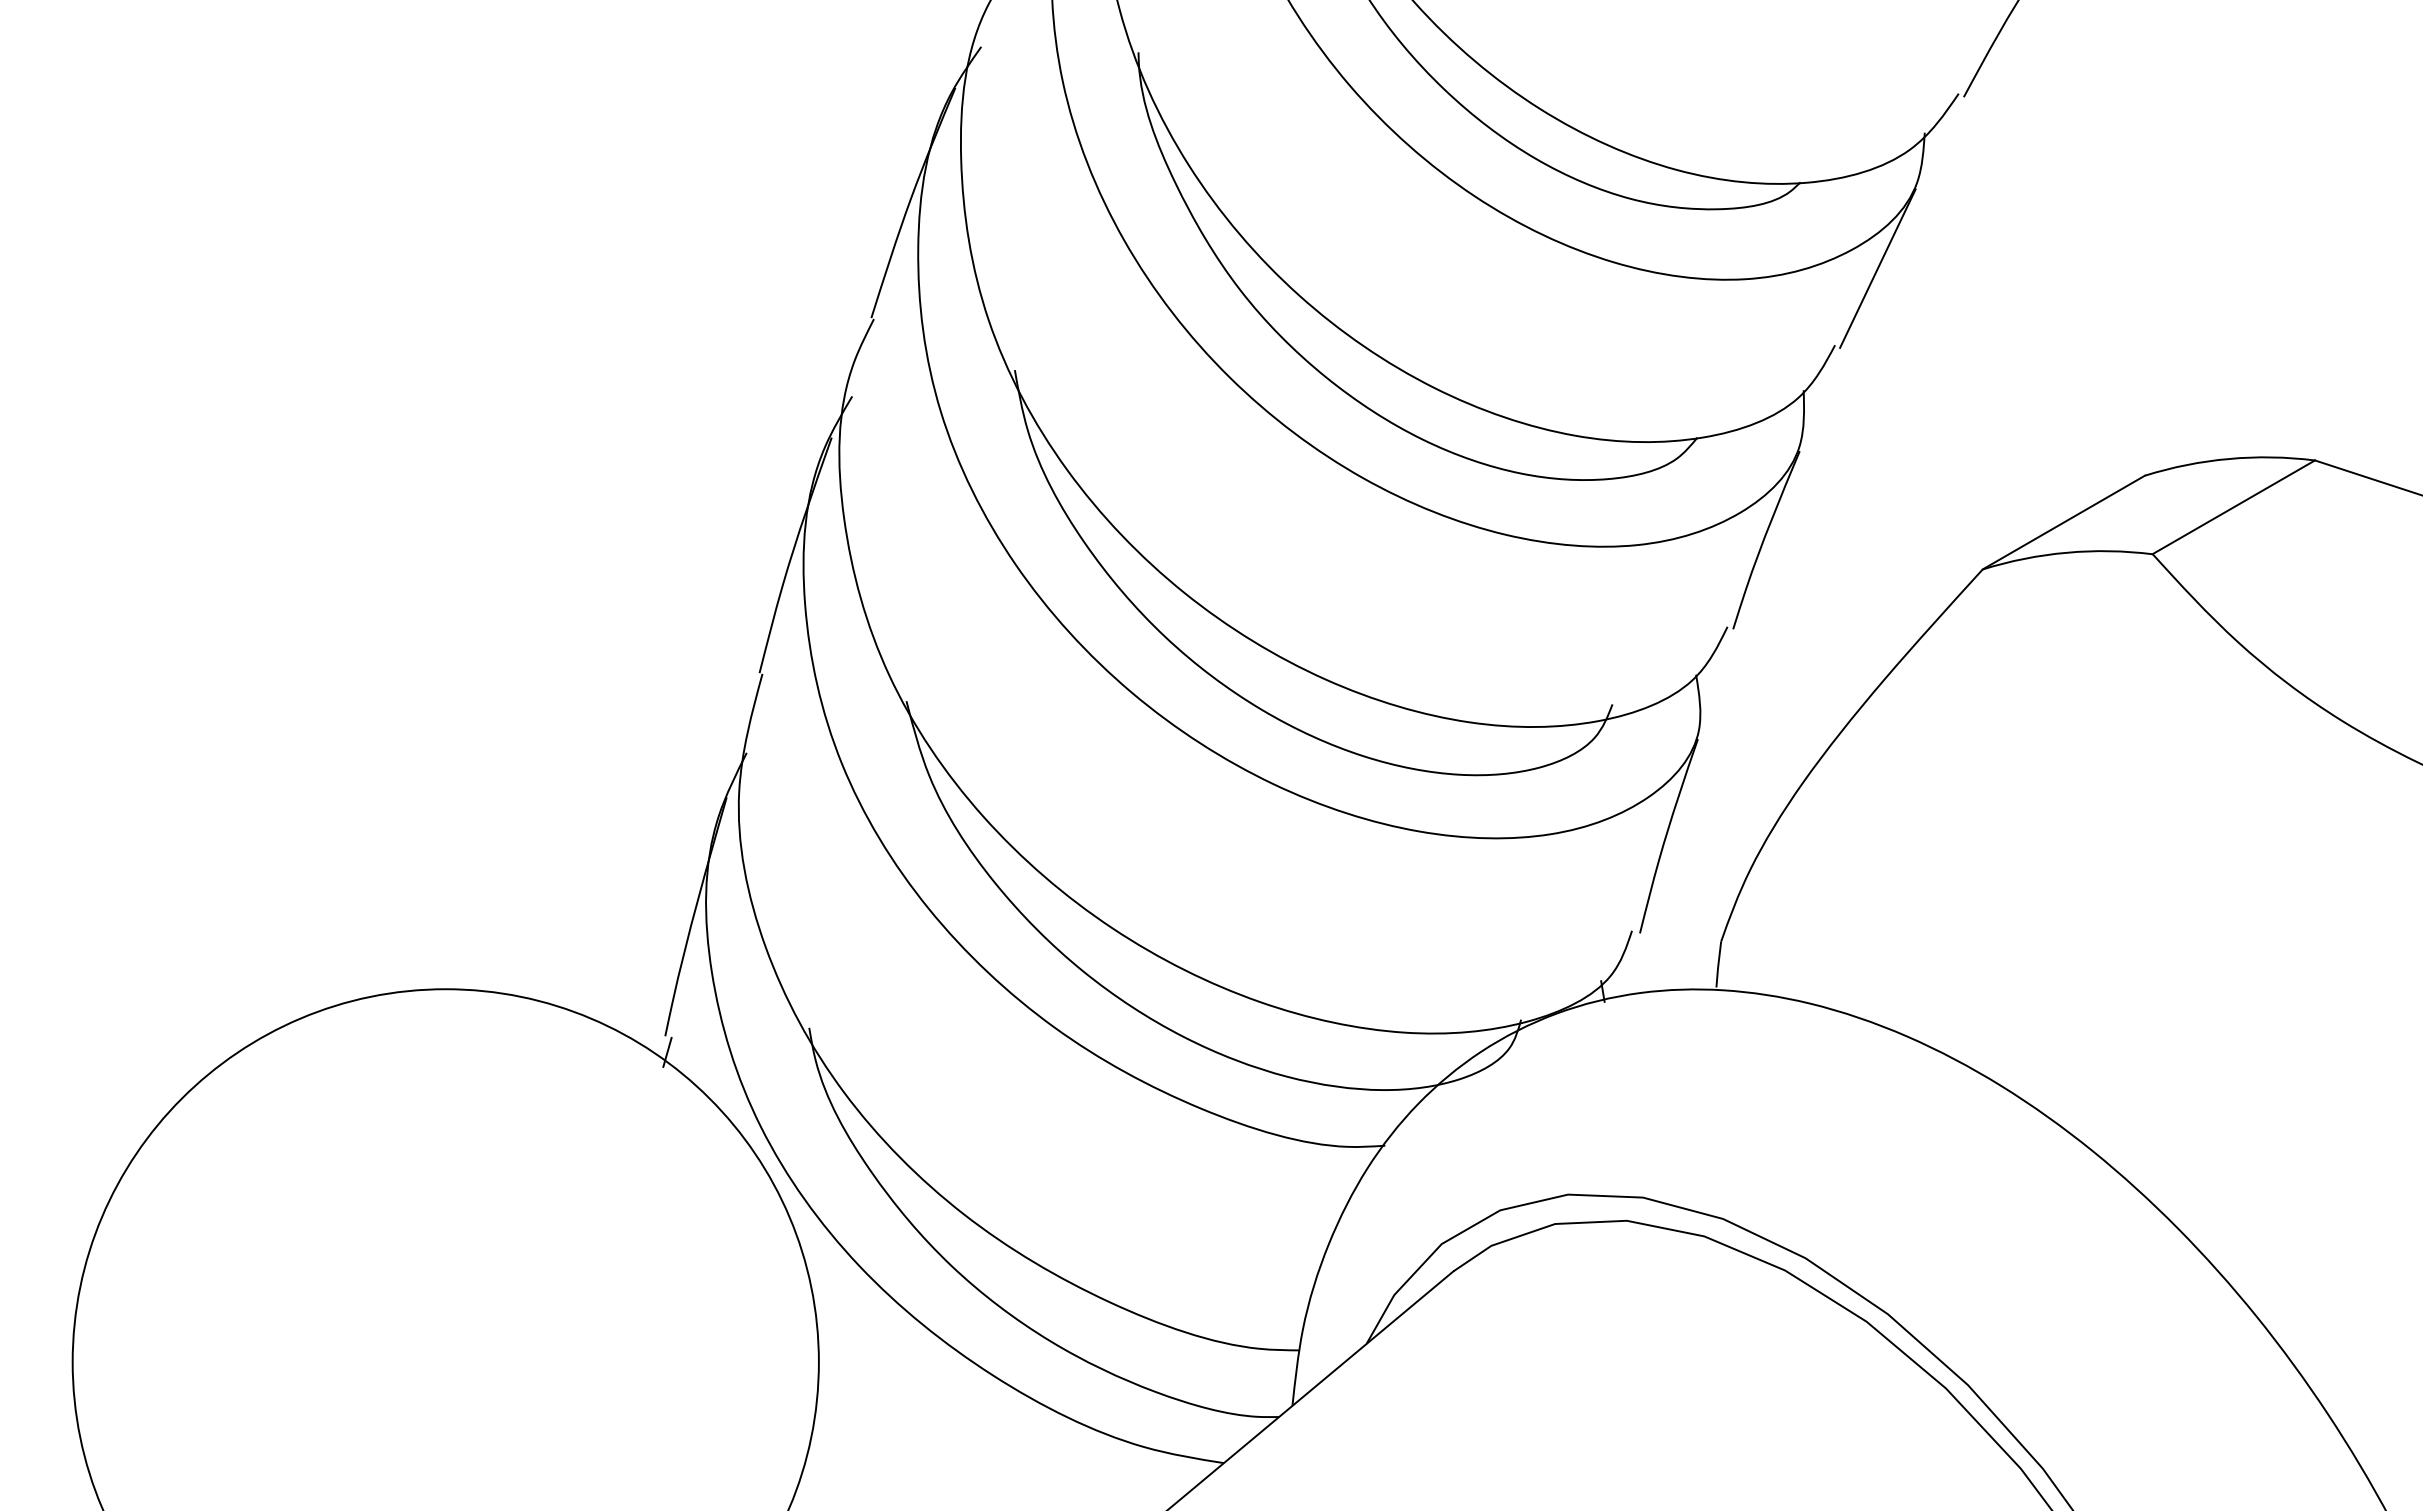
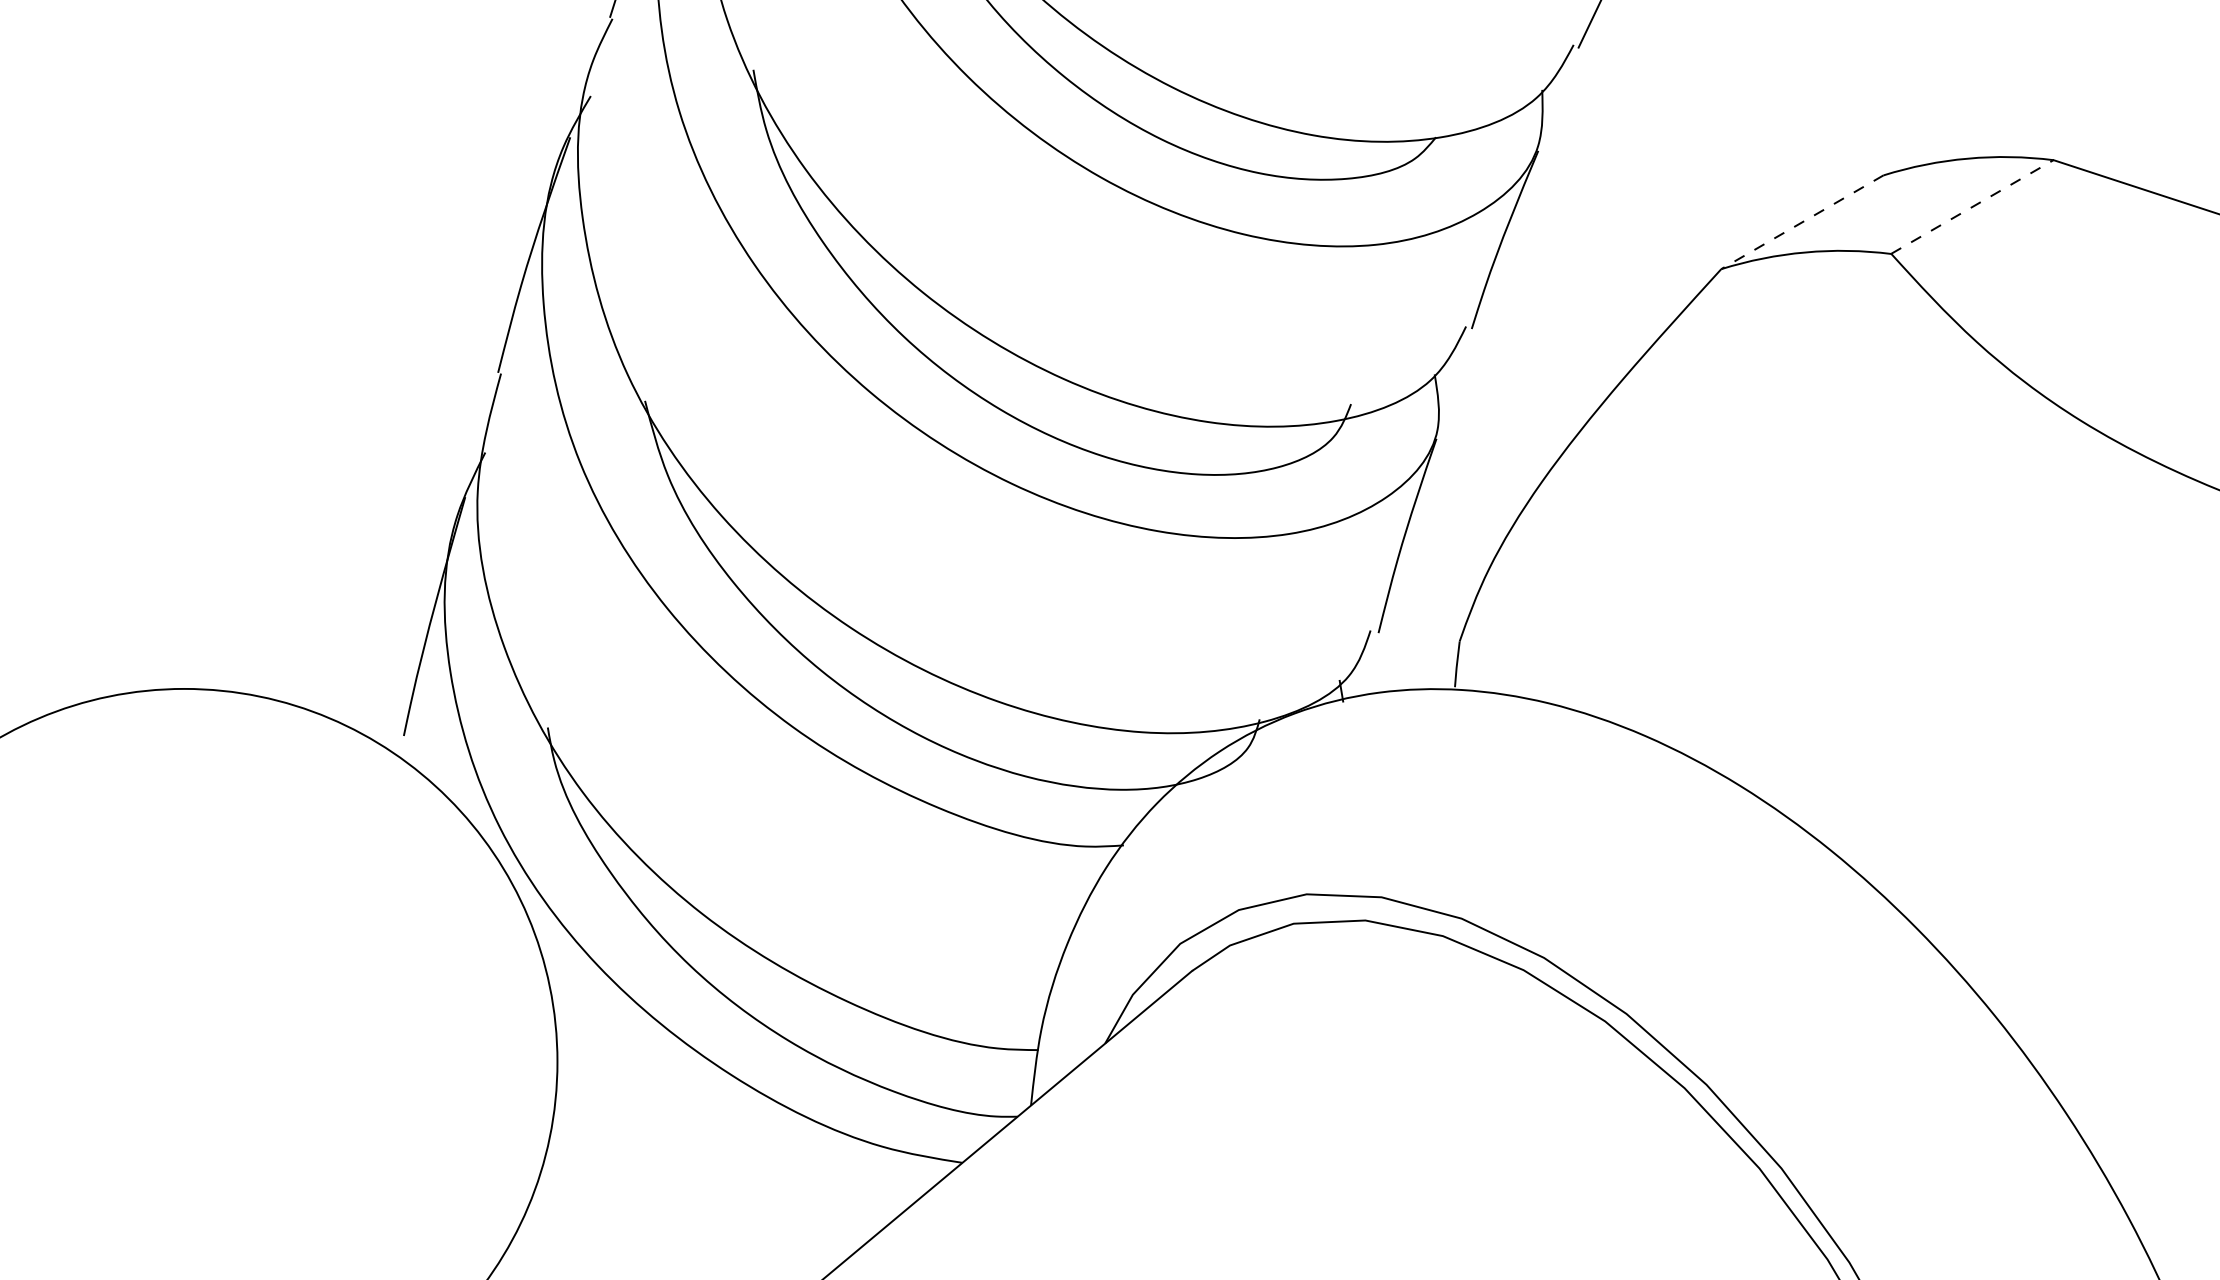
line: (2233, 507) -> (1972, 207), solid -> dashed
line: (2063, 522) -> (1802, 222), solid -> dashed
line: (667, 1051) -> (406, 751), removed

